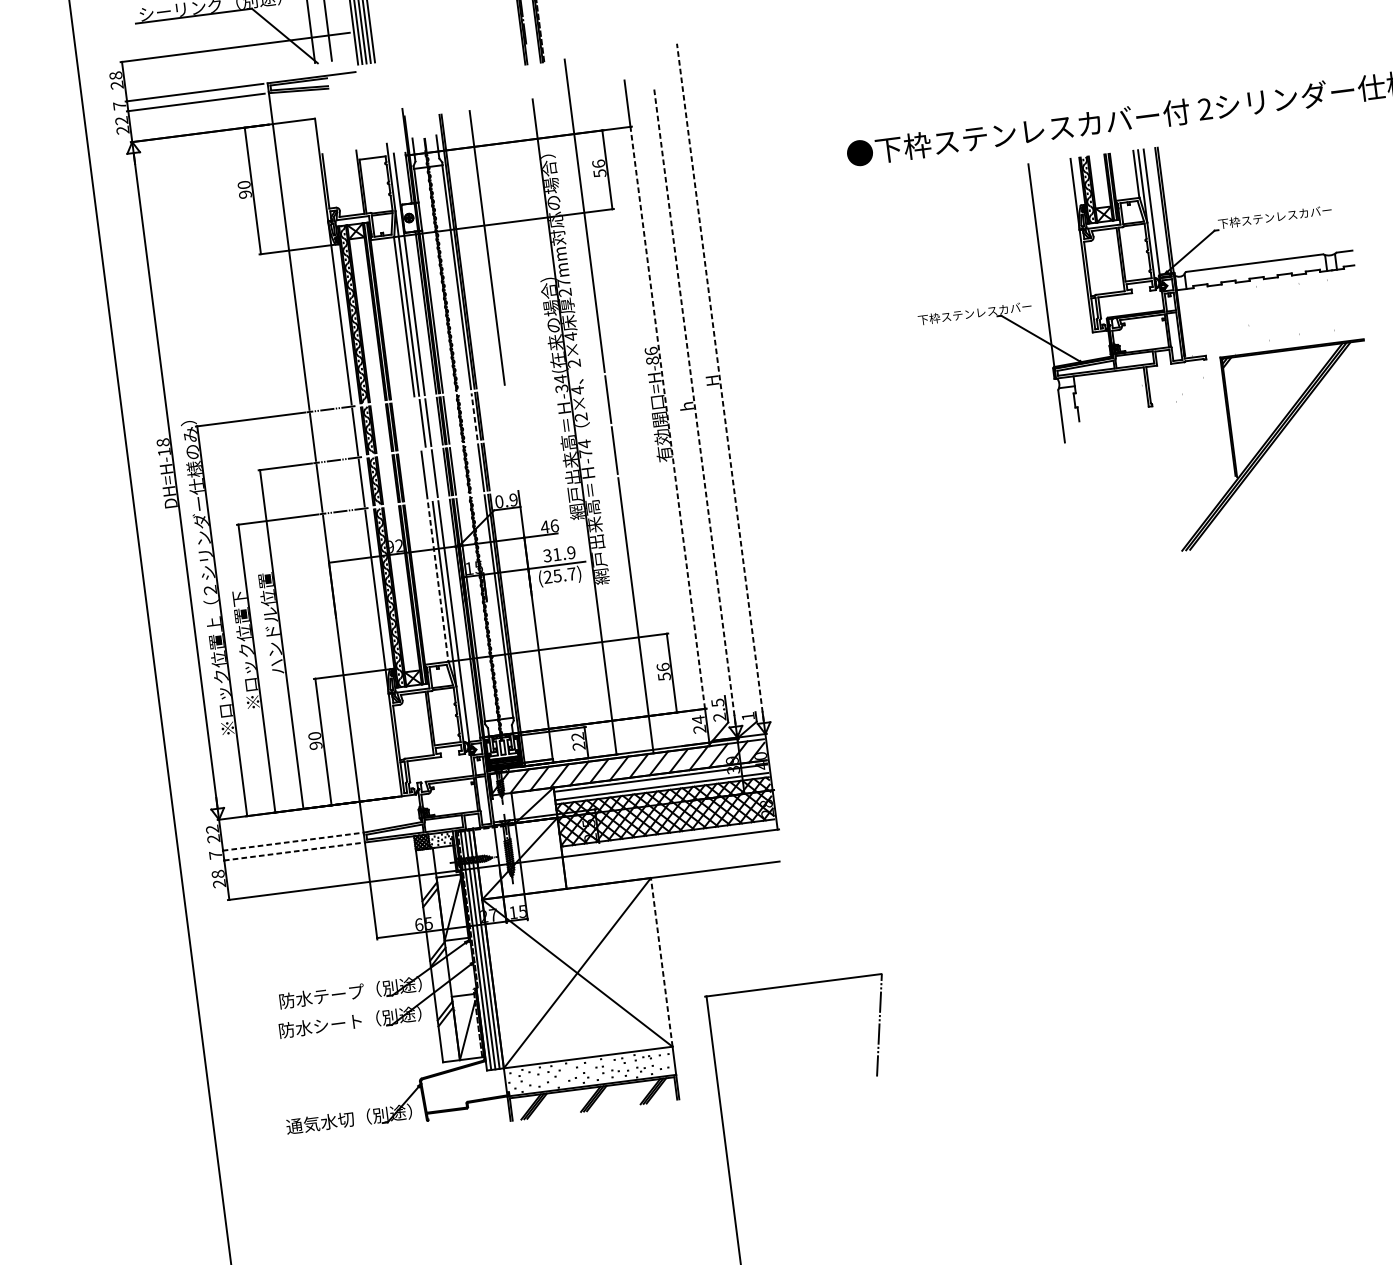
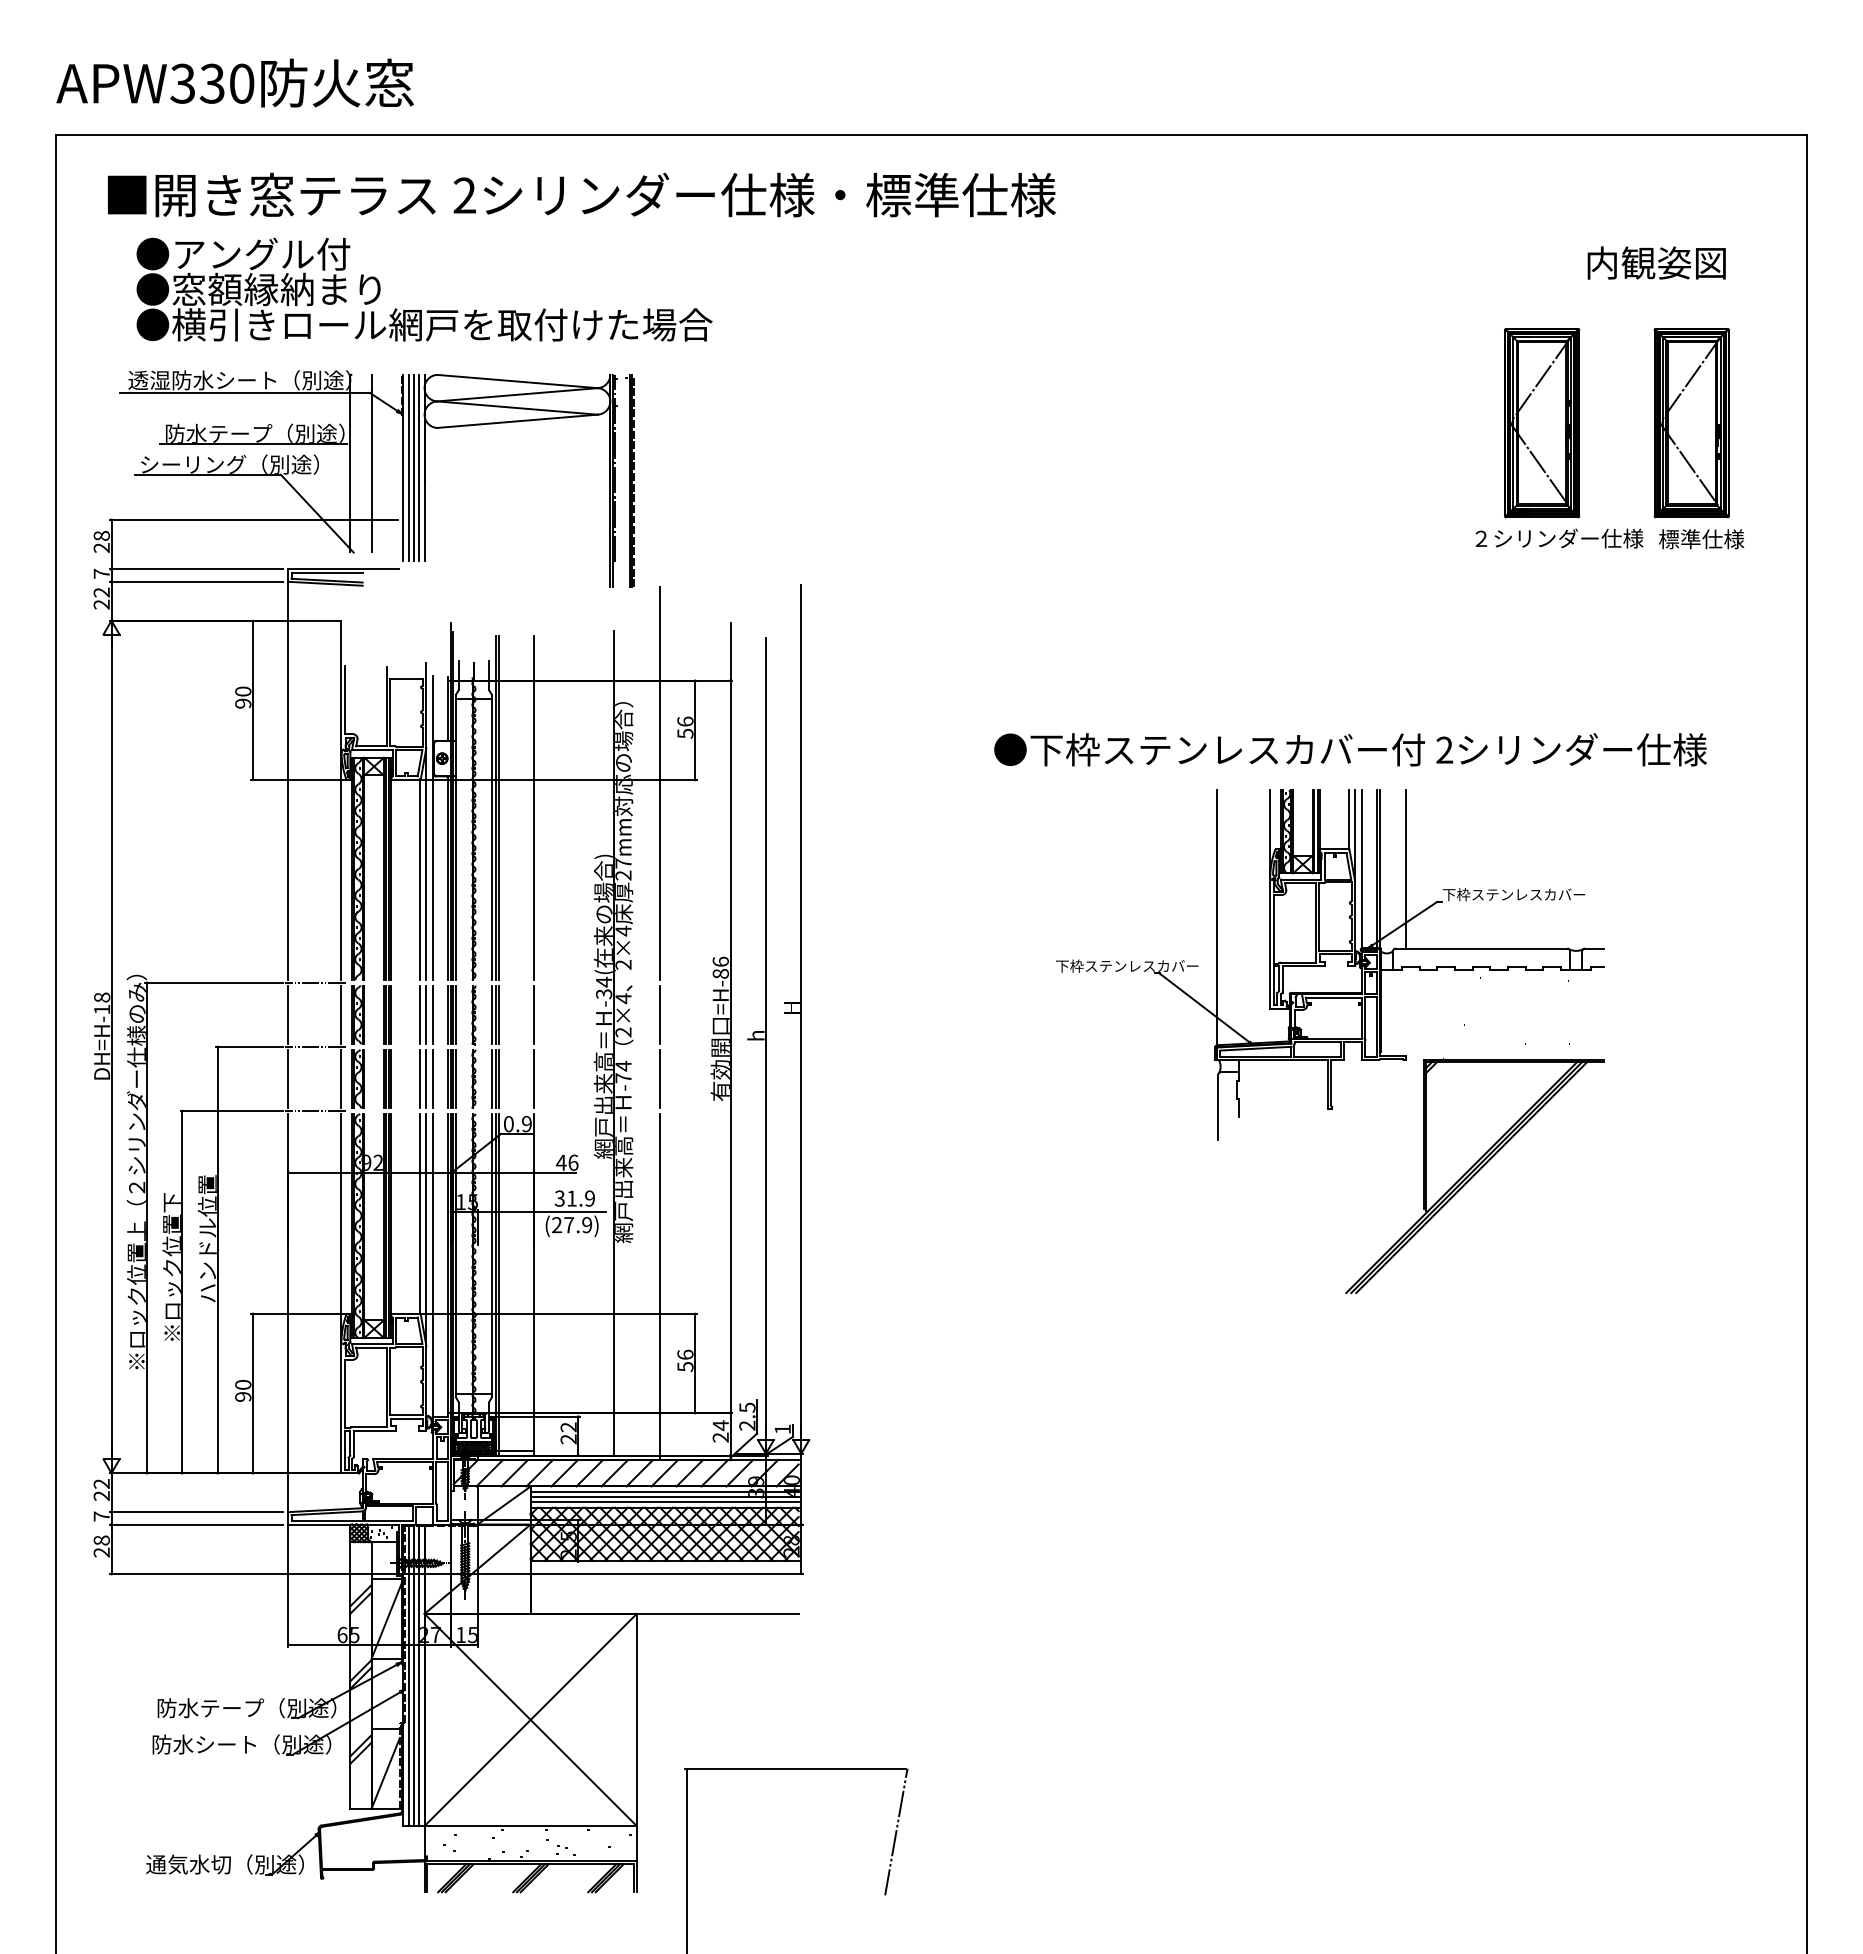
line: (1186, 207) -> (1406, 869), added
line: (720, 382) -> (801, 1011), dashed -> solid
line: (694, 407) -> (765, 1038), dashed -> solid
line: (508, 412) -> (534, 1014), added
line: (474, 416) -> (491, 1014), dashed -> solid
line: (667, 417) -> (730, 1046), dashed -> solid
line: (417, 423) -> (420, 1014), added
line: (515, 462) -> (534, 1078), added
line: (429, 473) -> (426, 1078), added
text: (565, 575) -> (578, 1225), (25.7) -> (27.9)
line: (438, 582) -> (420, 1214), dashed -> solid
line: (661, 782) -> (664, 1497), added
line: (290, 842) -> (196, 1512), dashed -> solid
line: (291, 851) -> (196, 1524), dashed -> solid
line: (661, 962) -> (636, 1719), dashed -> solid

